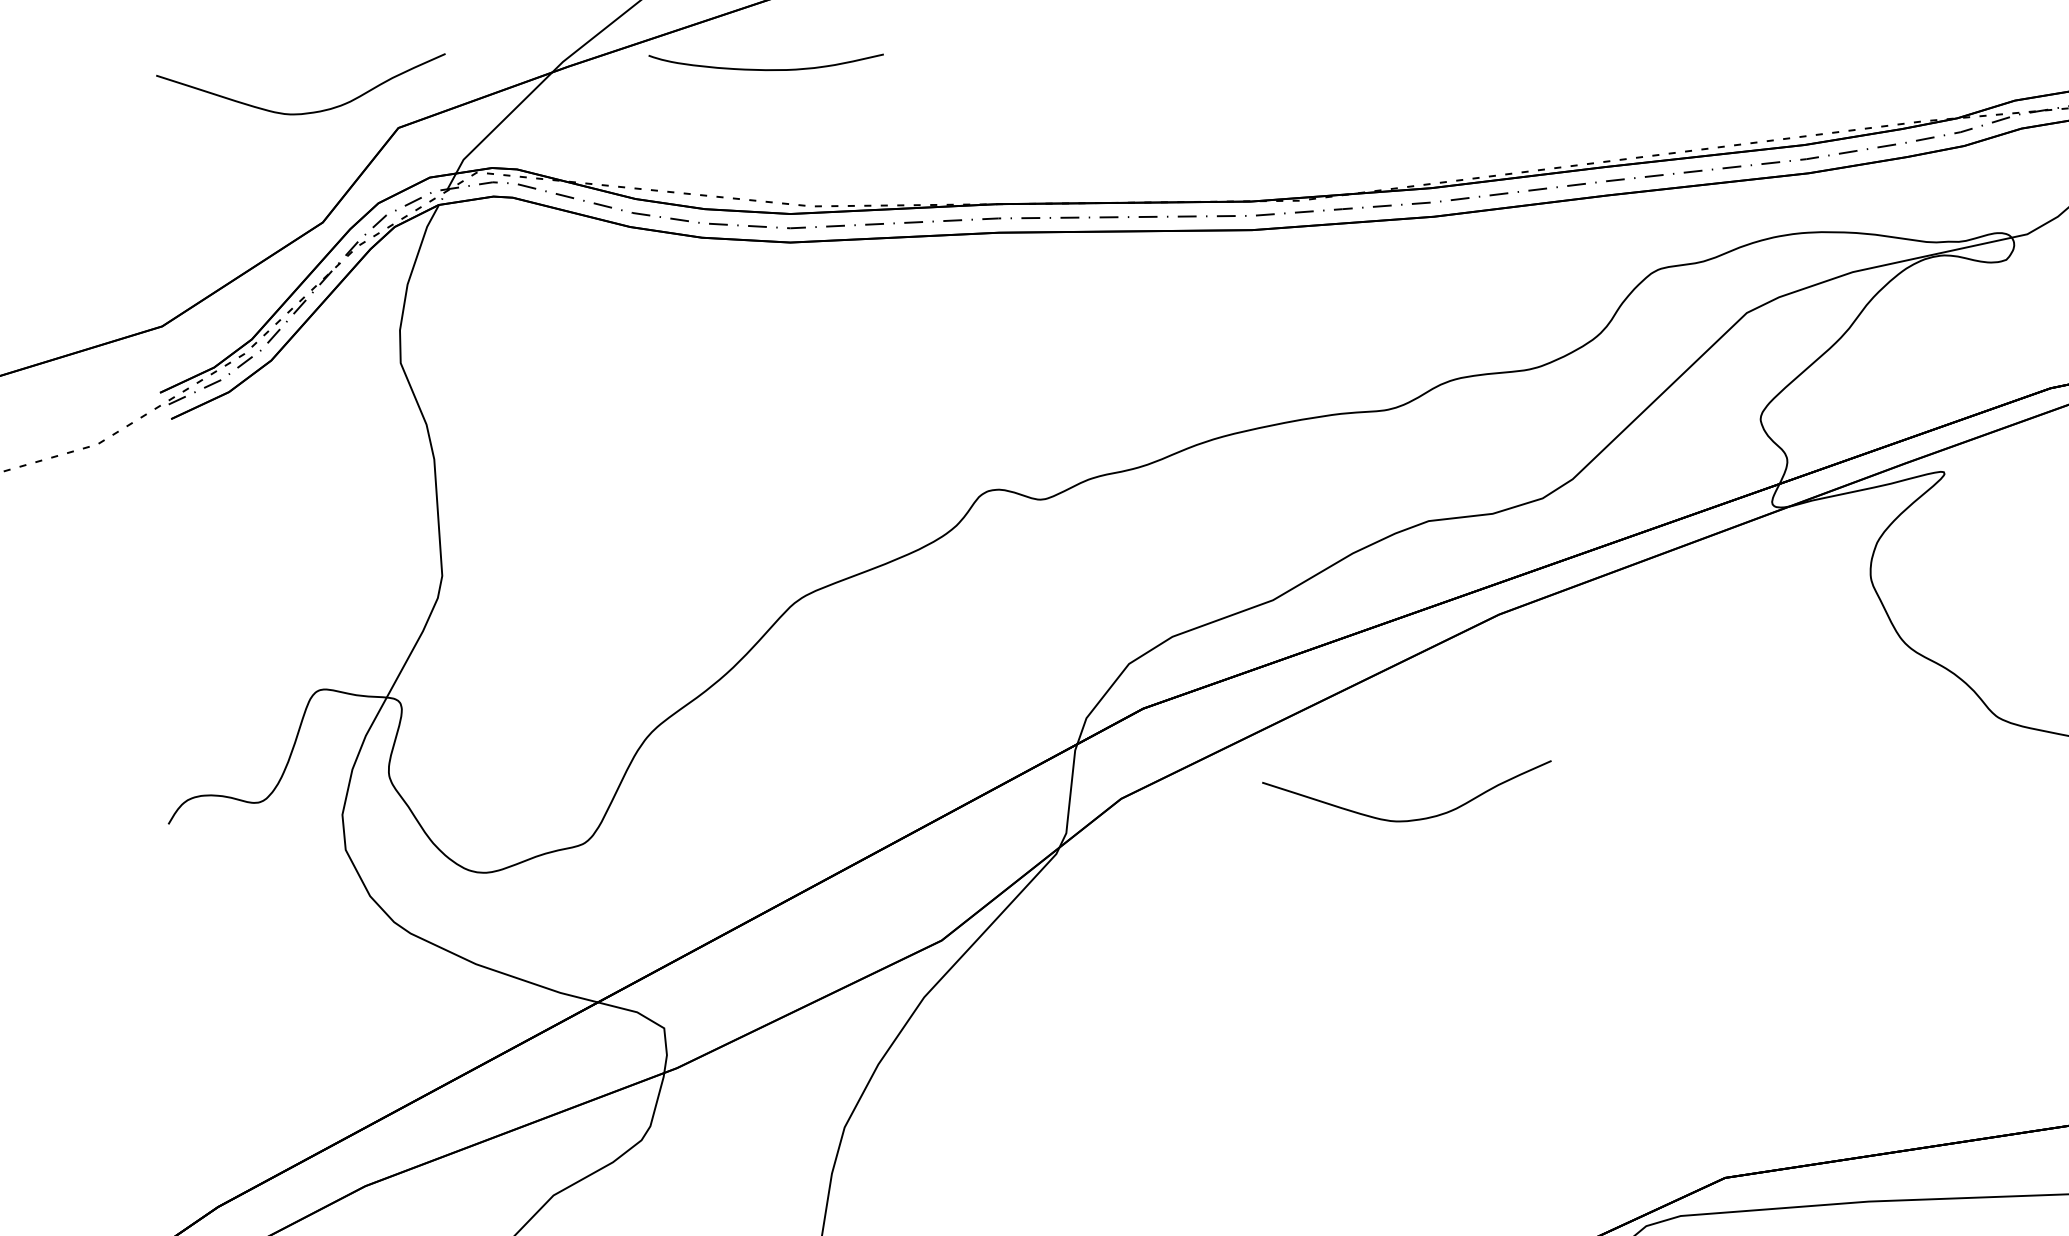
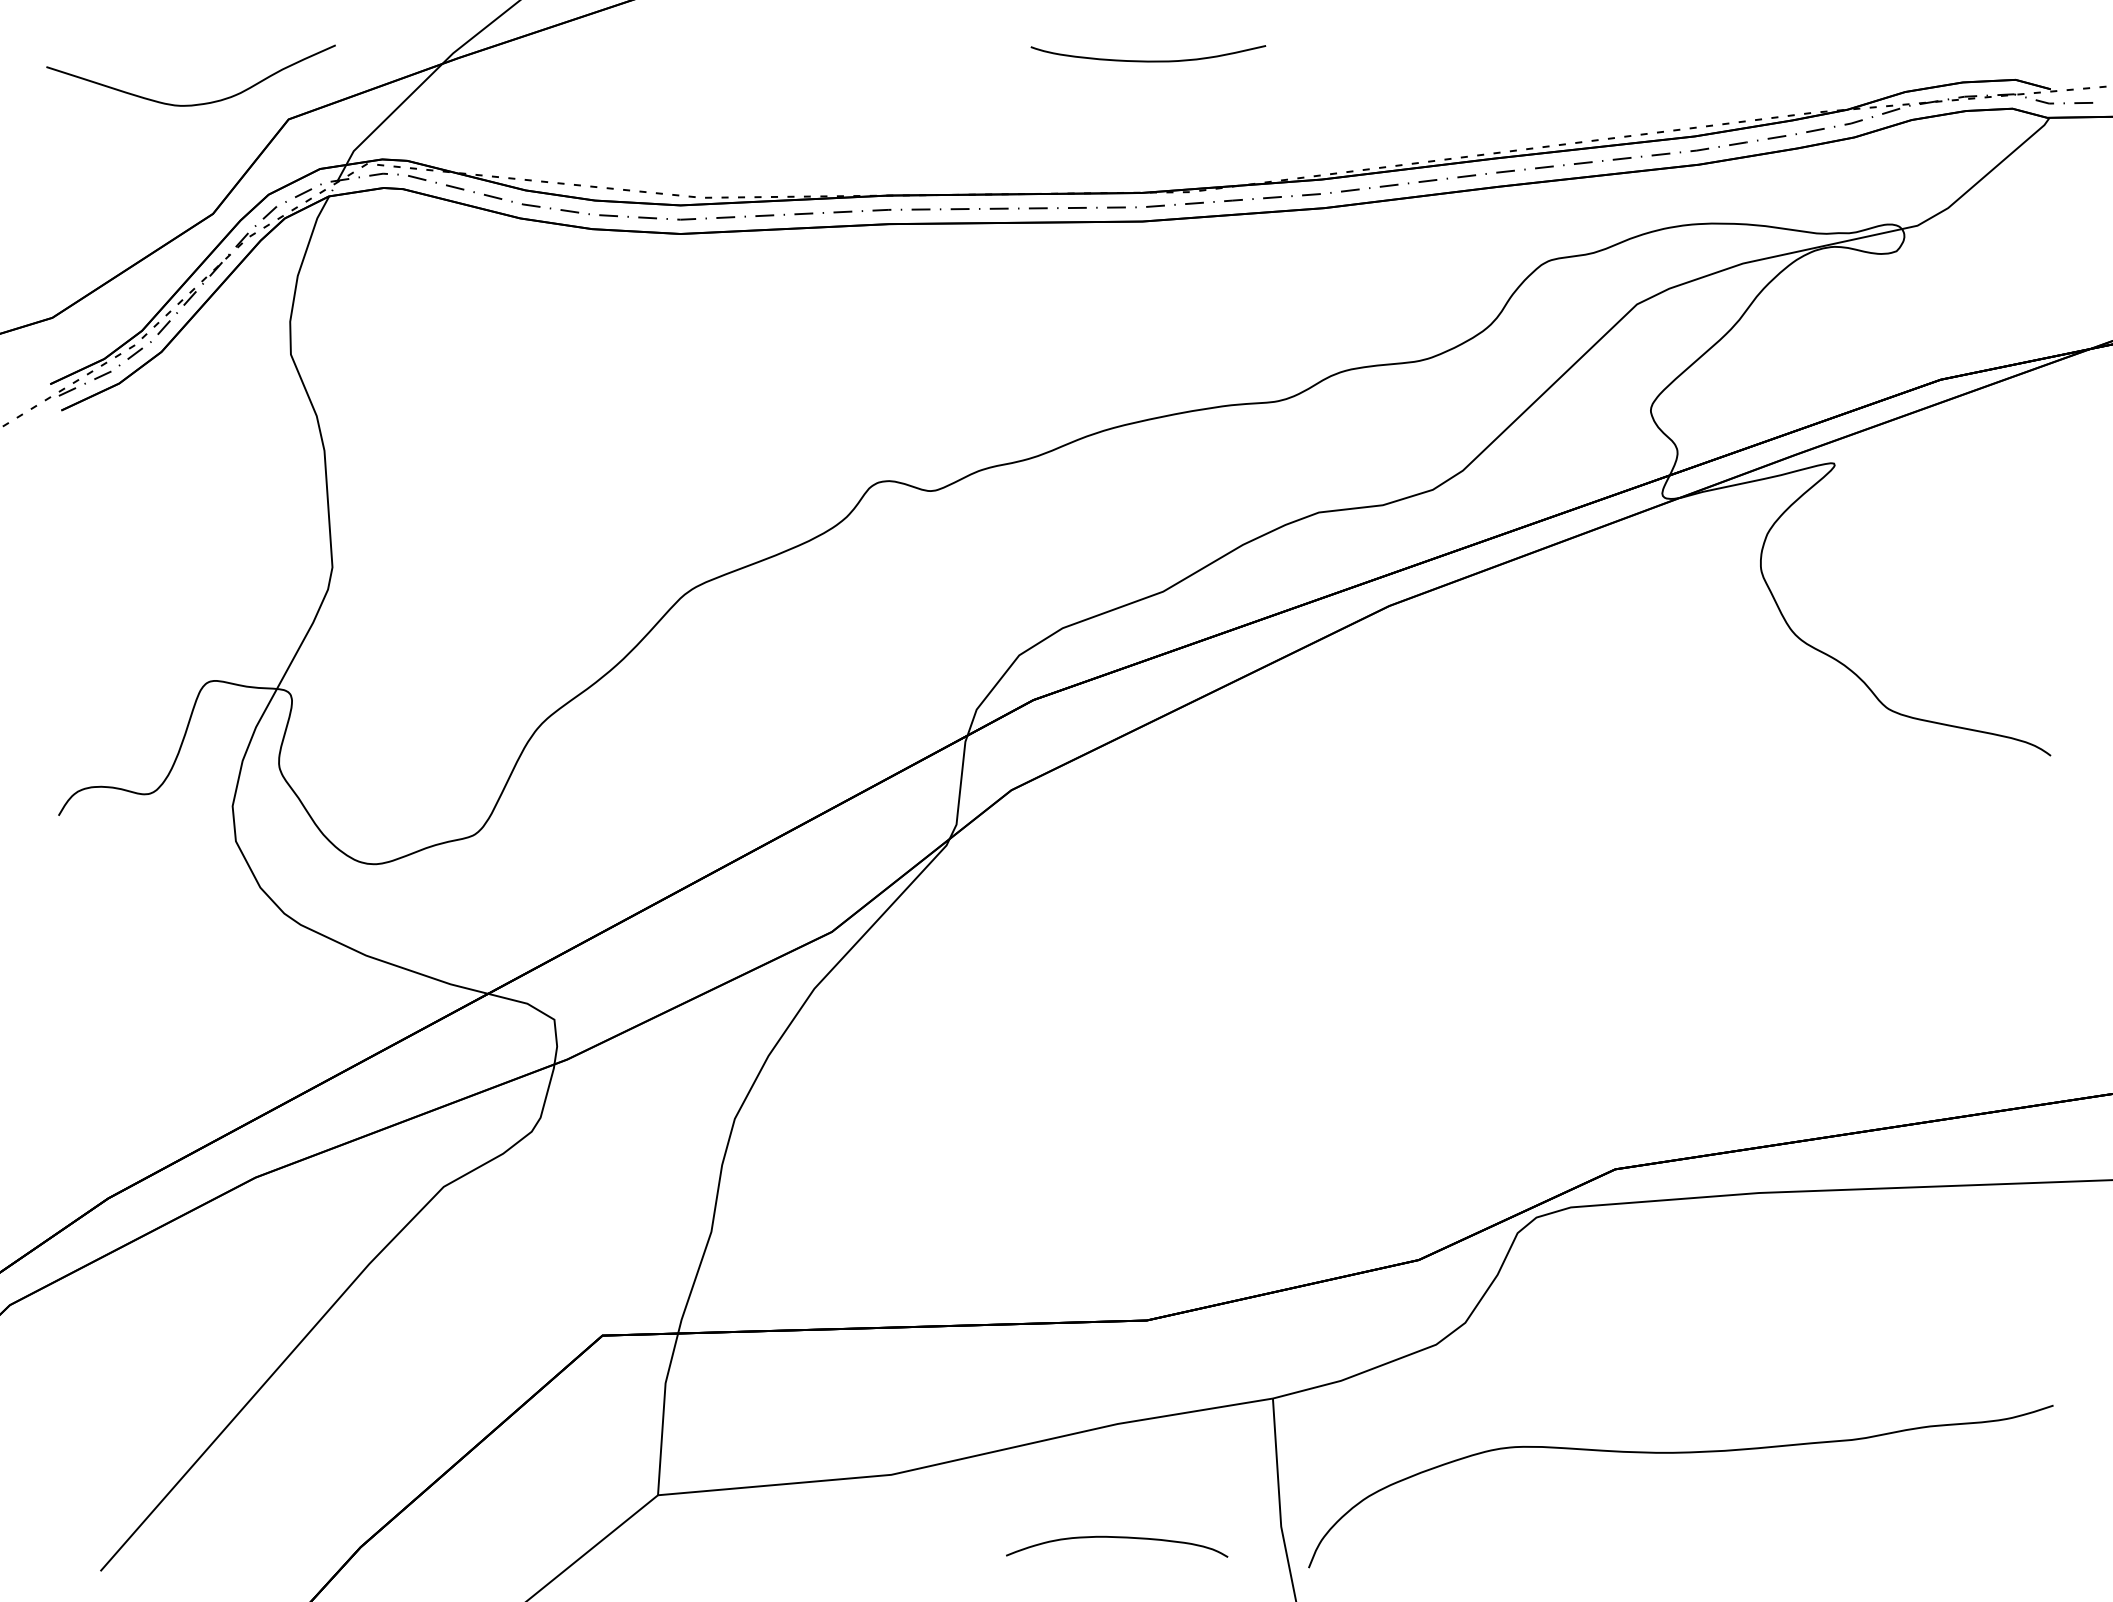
curve: (766, 69) -> (1148, 60), moved
curve: (1413, 819) -> (1303, 810), removed

